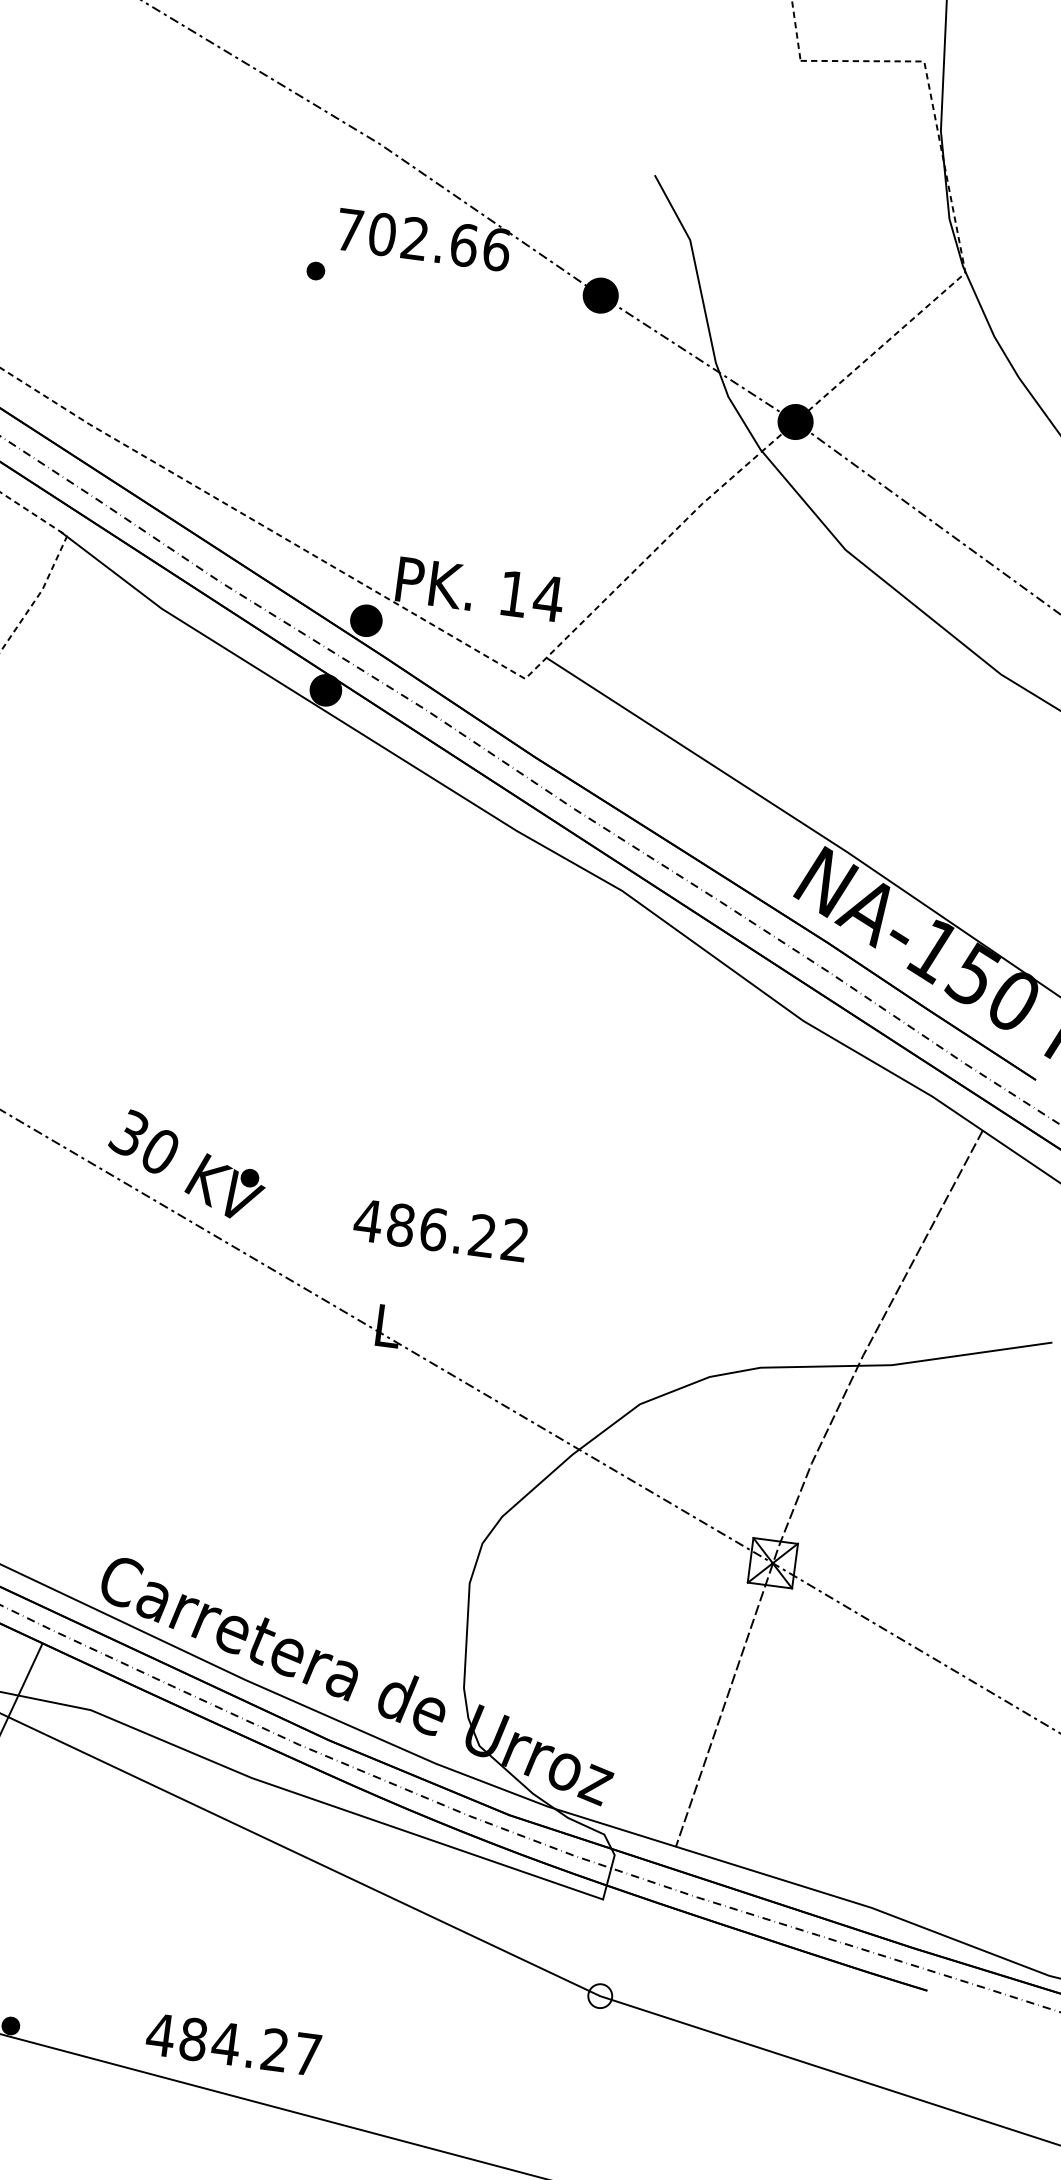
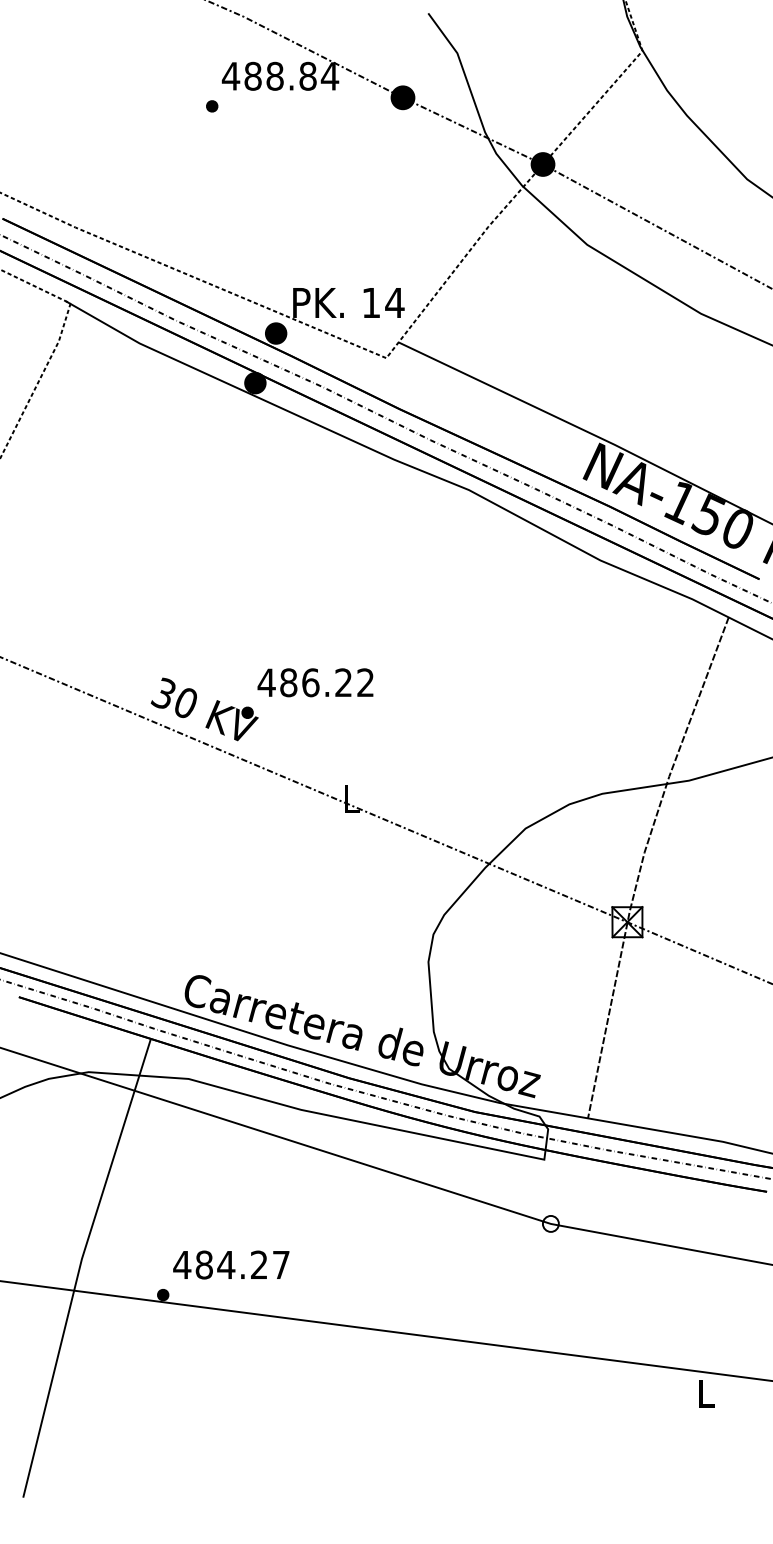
text: (423, 238) -> (280, 75), 702.66 -> 488.84
text: (440, 1230) -> (315, 682), moved
text: (233, 2043) -> (231, 1264), moved

